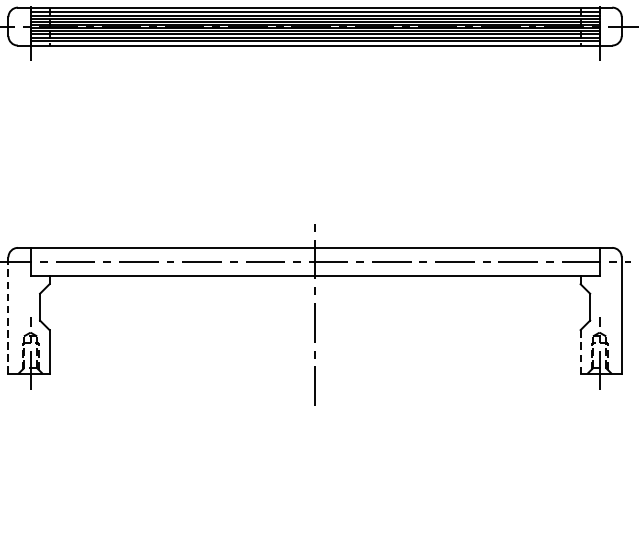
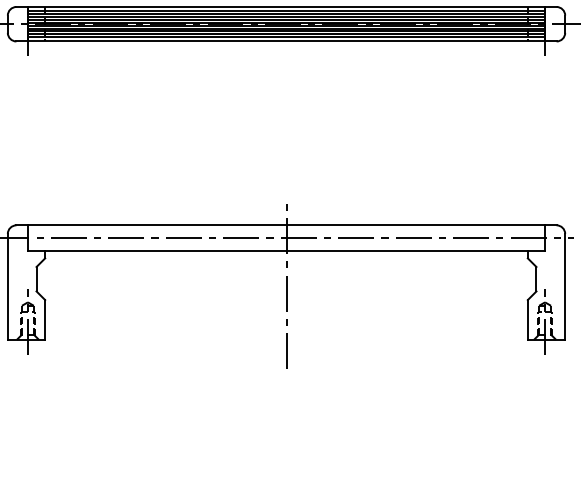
line: (8, 316) -> (7, 287), dashed -> solid
line: (580, 351) -> (527, 319), dashed -> solid

